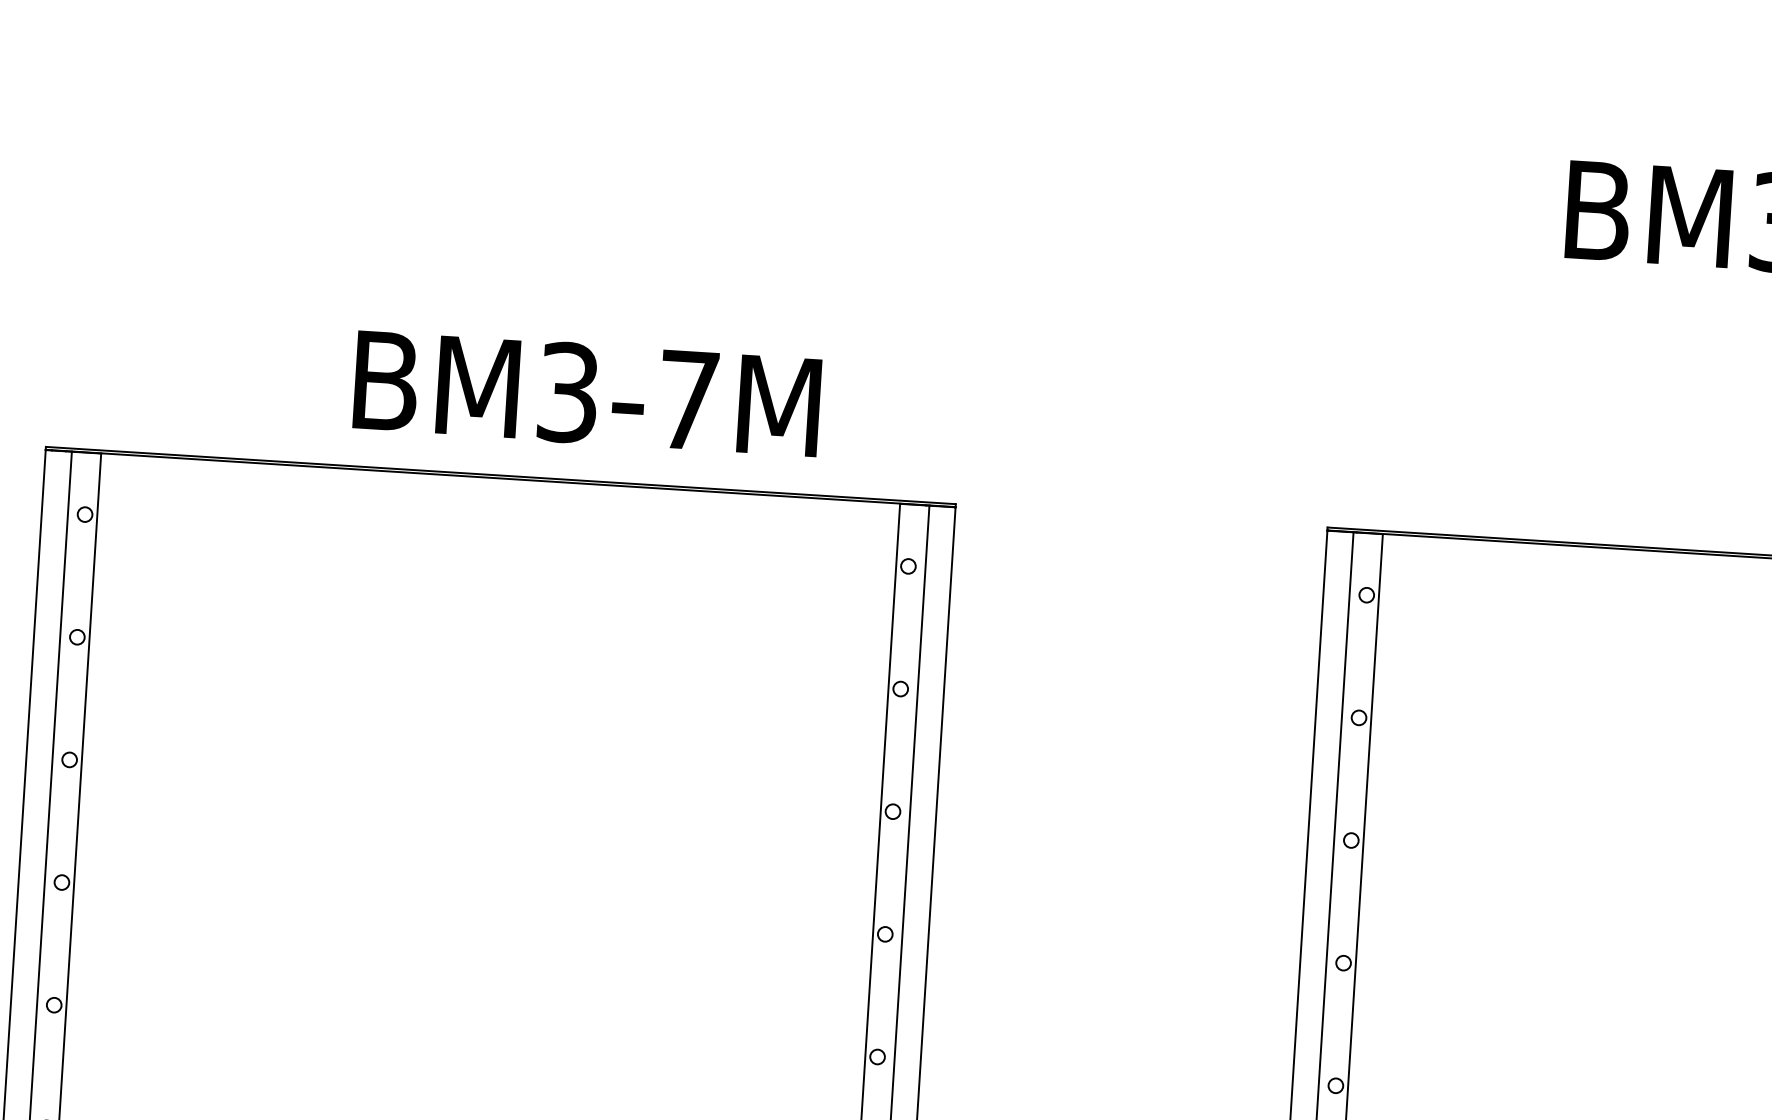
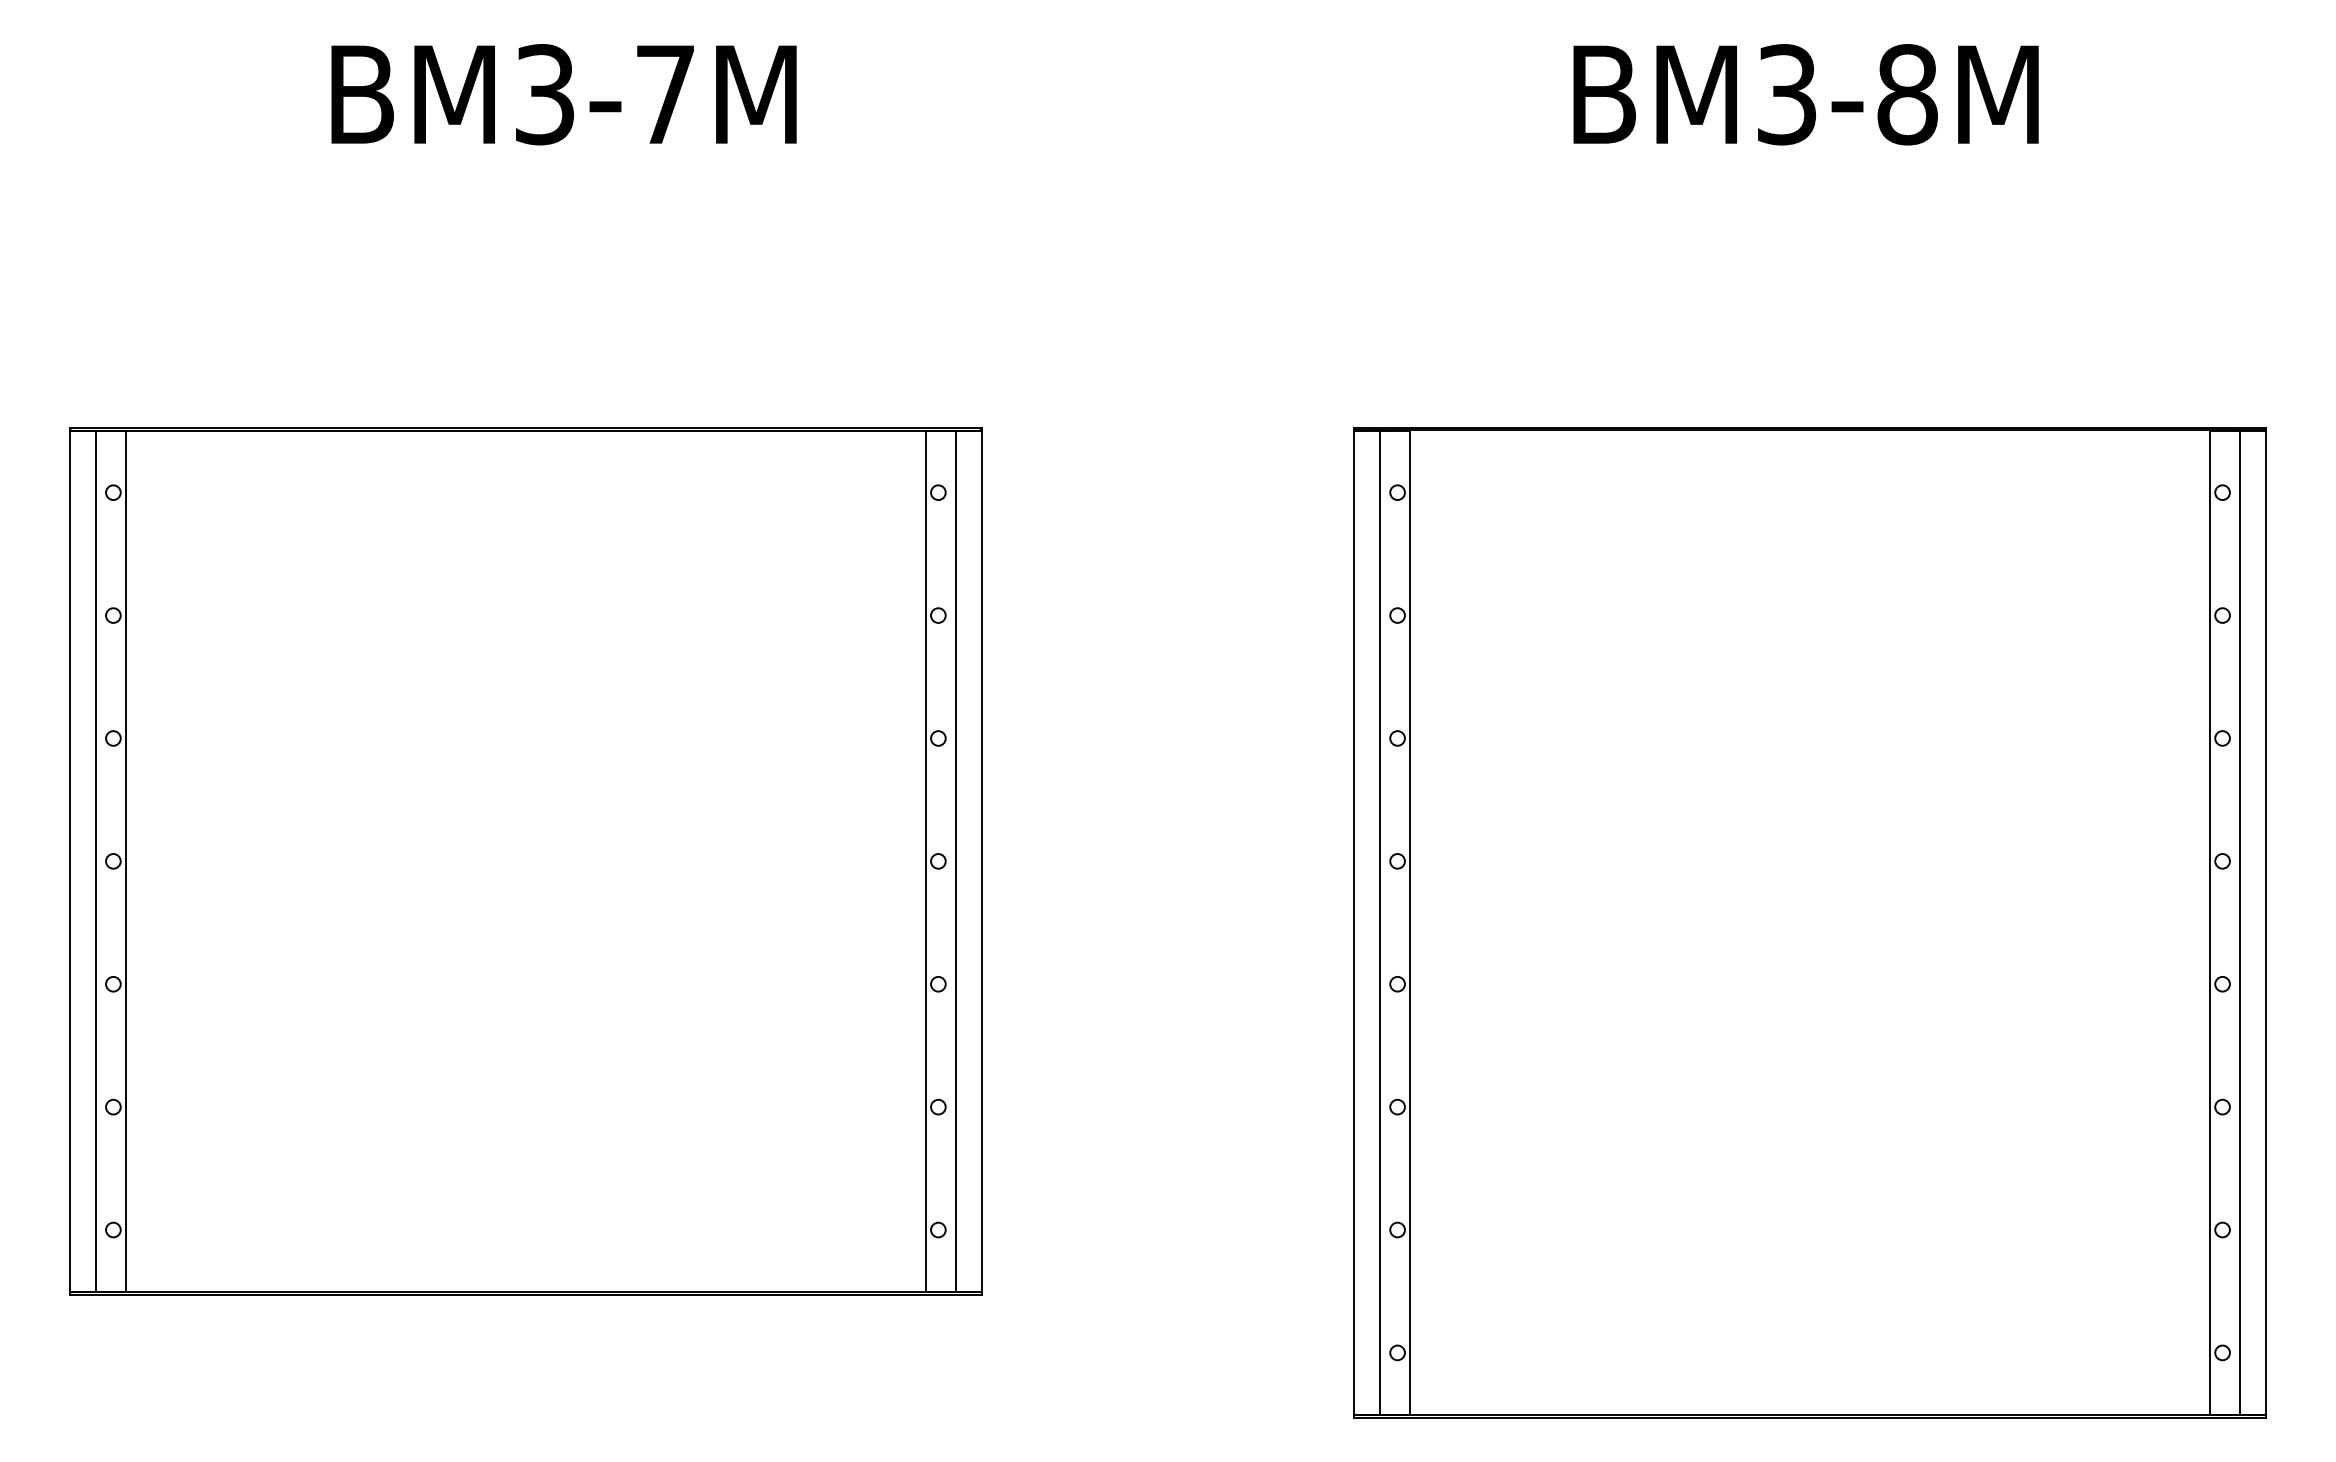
text: (586, 393) -> (563, 94), moved

